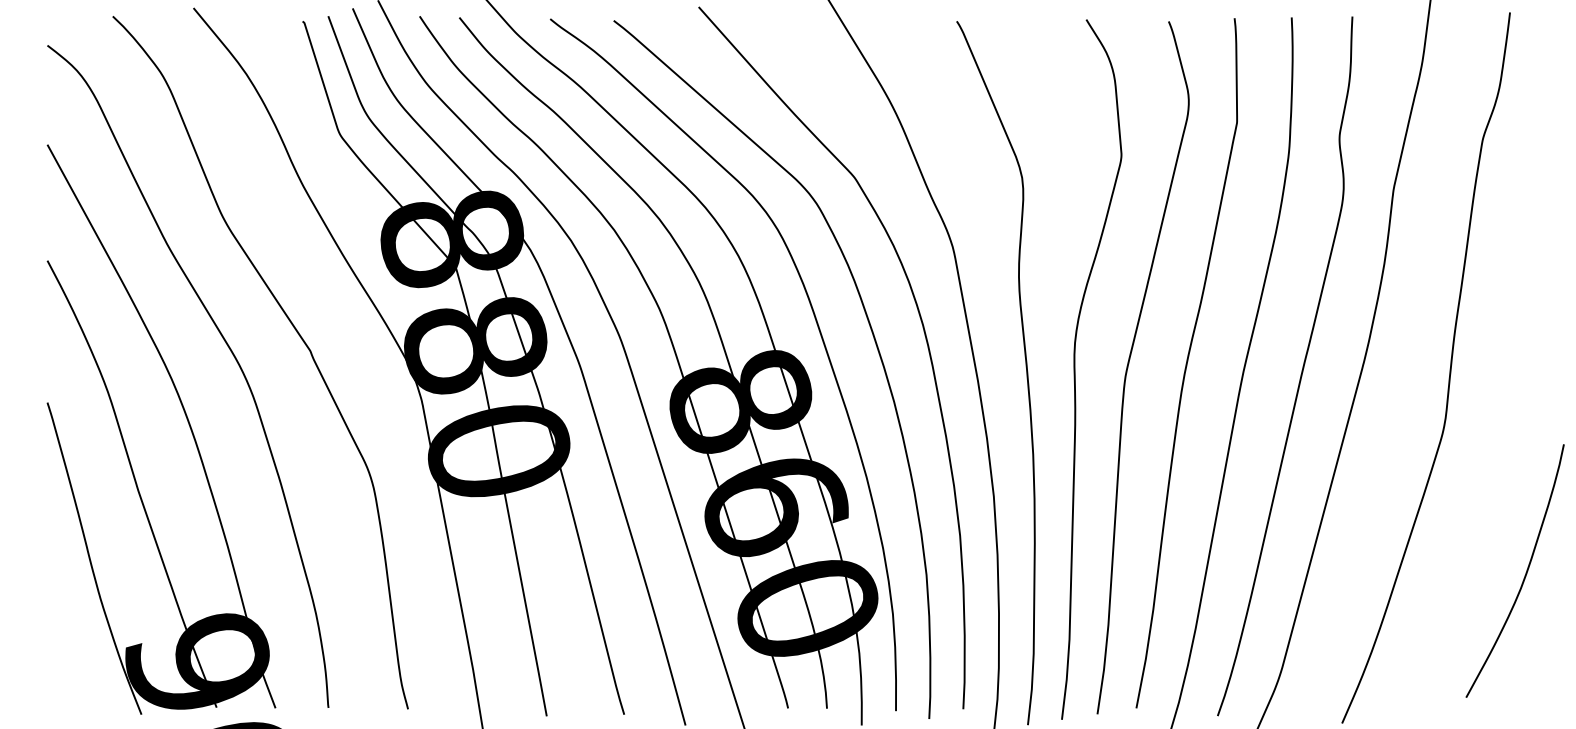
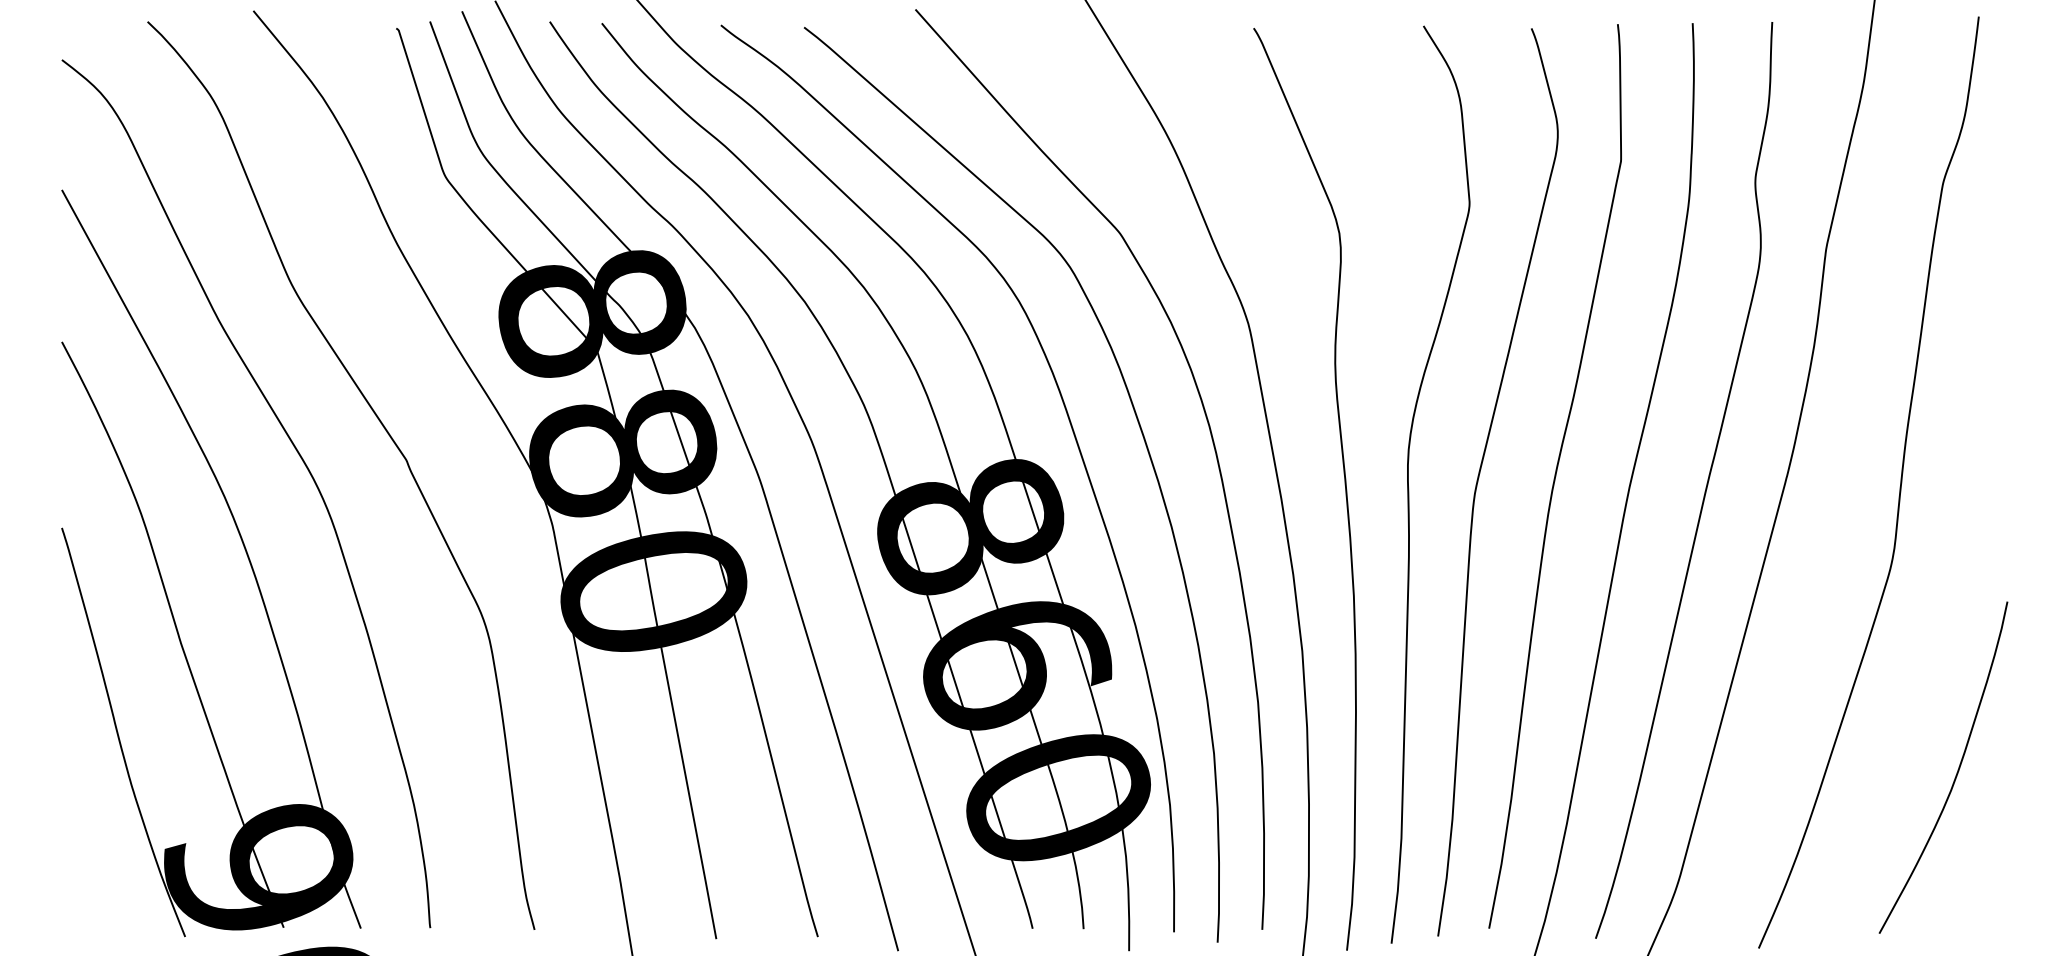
curve: (1525, 574) -> (1956, 772), moved

